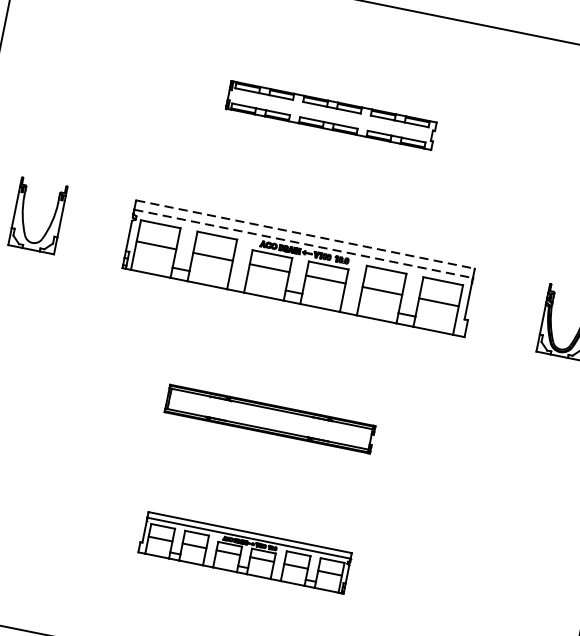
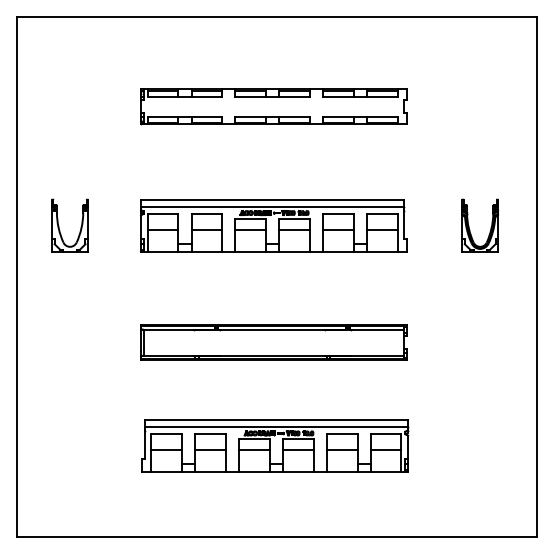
part: (330, 115) -> (273, 106), size x1.67
line: (305, 234) -> (272, 199), dashed -> solid
line: (303, 243) -> (272, 206), dashed -> solid
part: (269, 418) -> (273, 342), size x1.67
part: (245, 552) -> (275, 445), size x1.67

